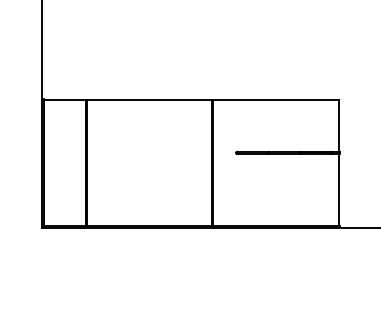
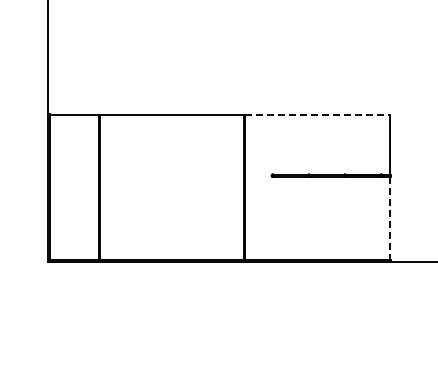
line: (276, 100) -> (317, 115), solid -> dashed
line: (338, 190) -> (389, 218), solid -> dashed

